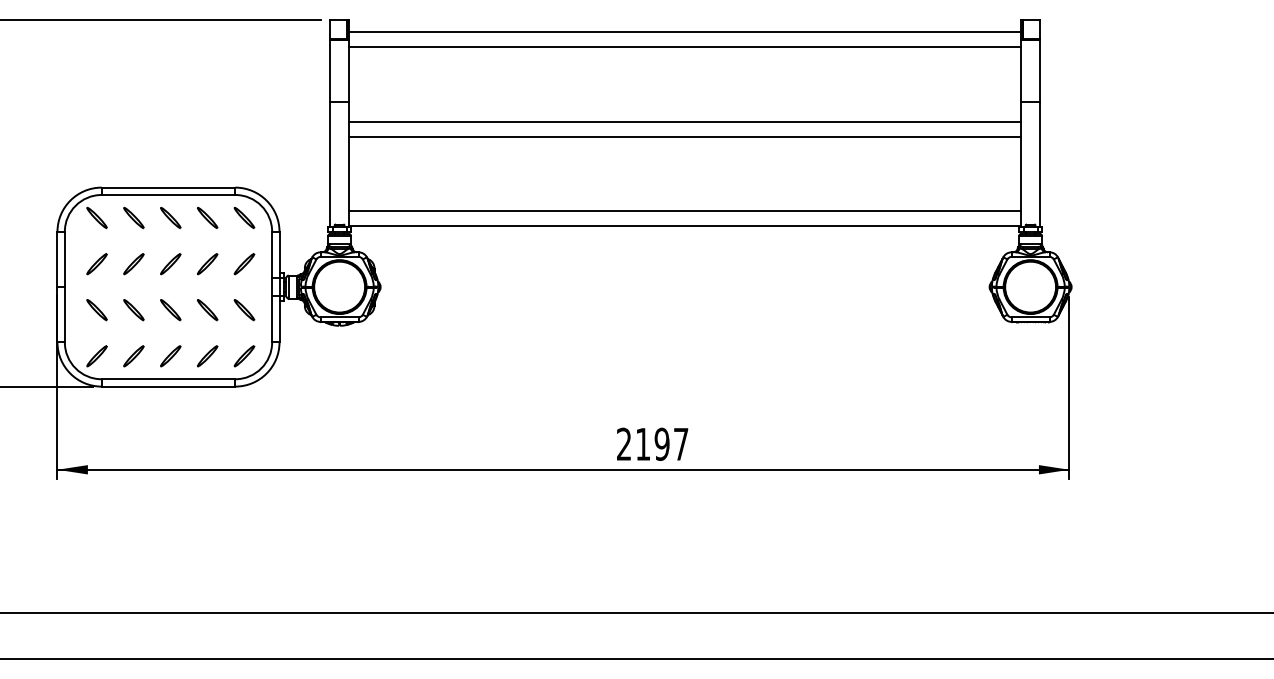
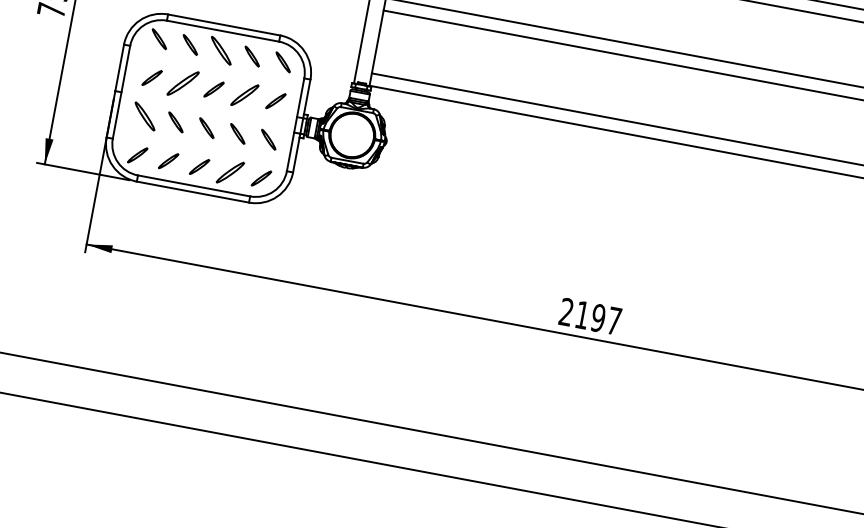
part: (170, 217) -> (221, 50), size x1.4
part: (133, 264) -> (182, 84), size x1.6
part: (207, 264) -> (244, 95), size x1.4
part: (96, 310) -> (144, 116), size x1.4
part: (207, 356) -> (230, 172), size x1.4

